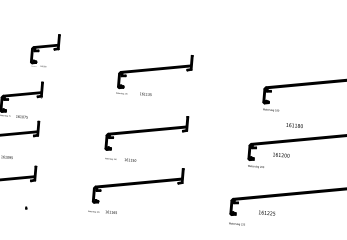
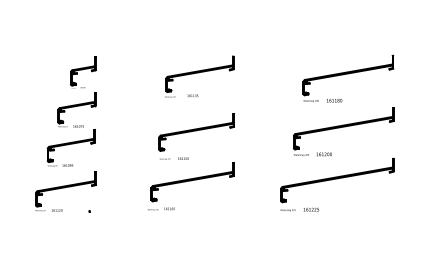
part: (45, 50) -> (83, 72), moved
text: (294, 125) -> (334, 100), moved
text: (281, 155) -> (324, 154), moved
text: (266, 212) -> (310, 209), moved

